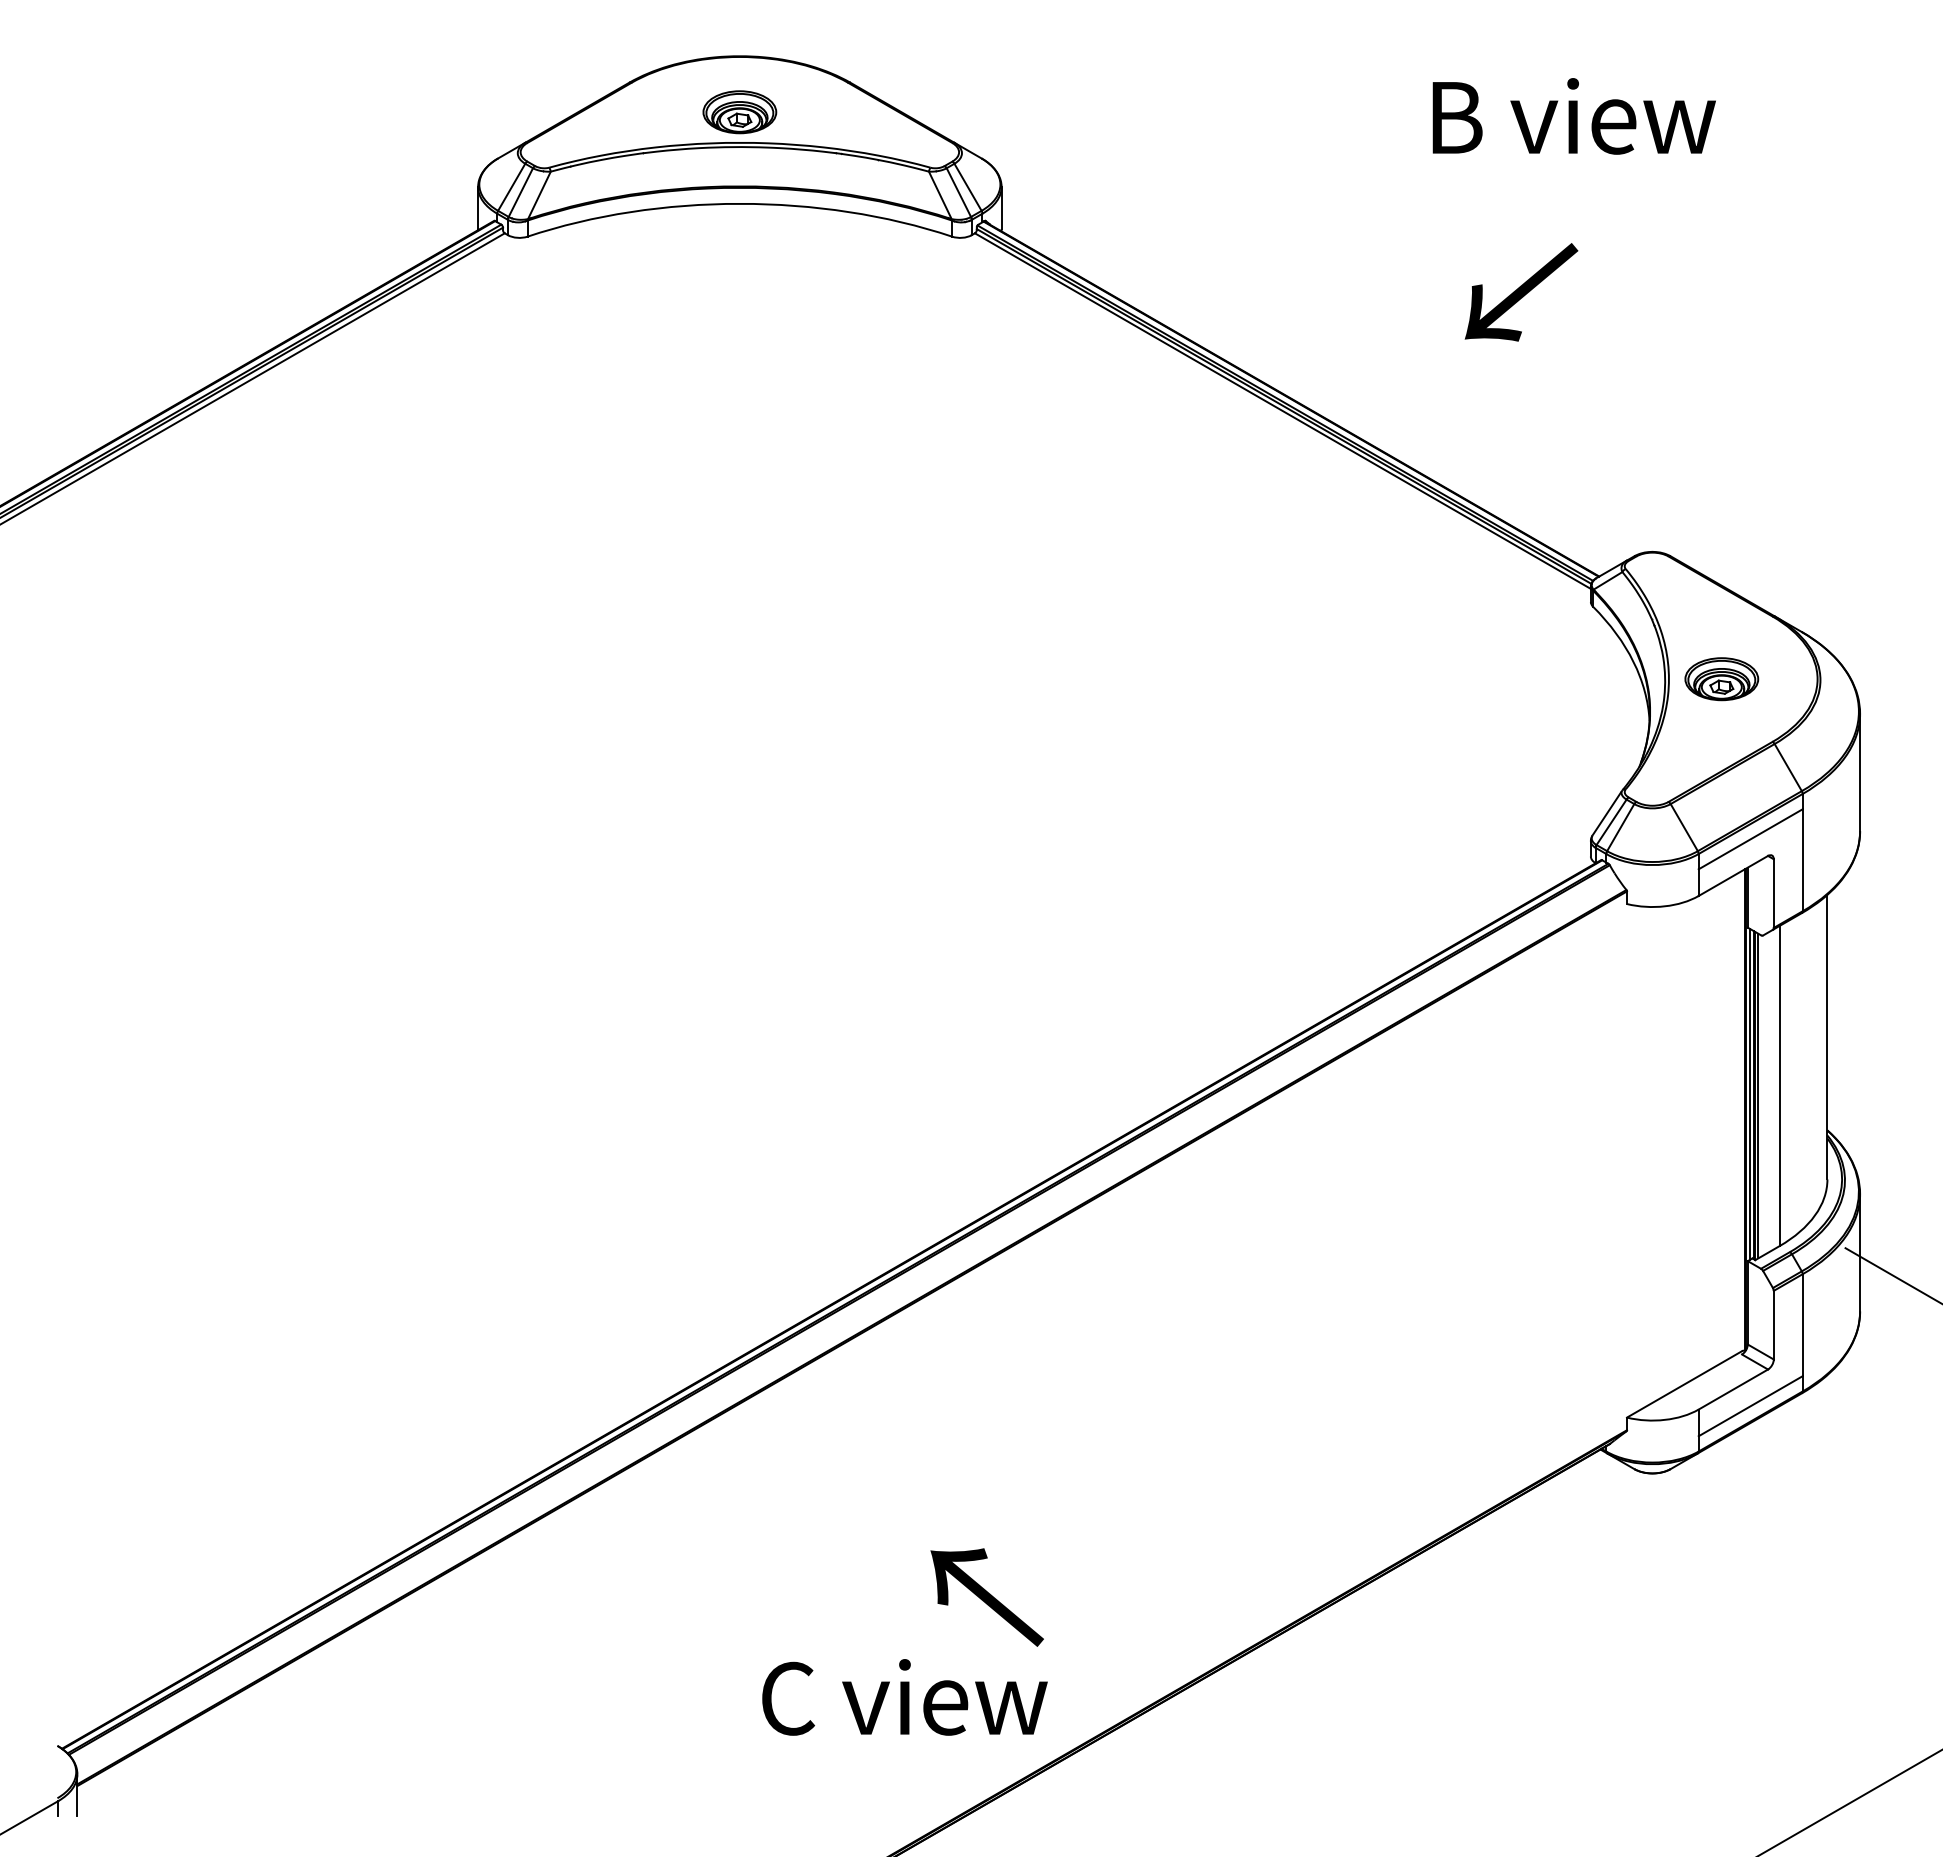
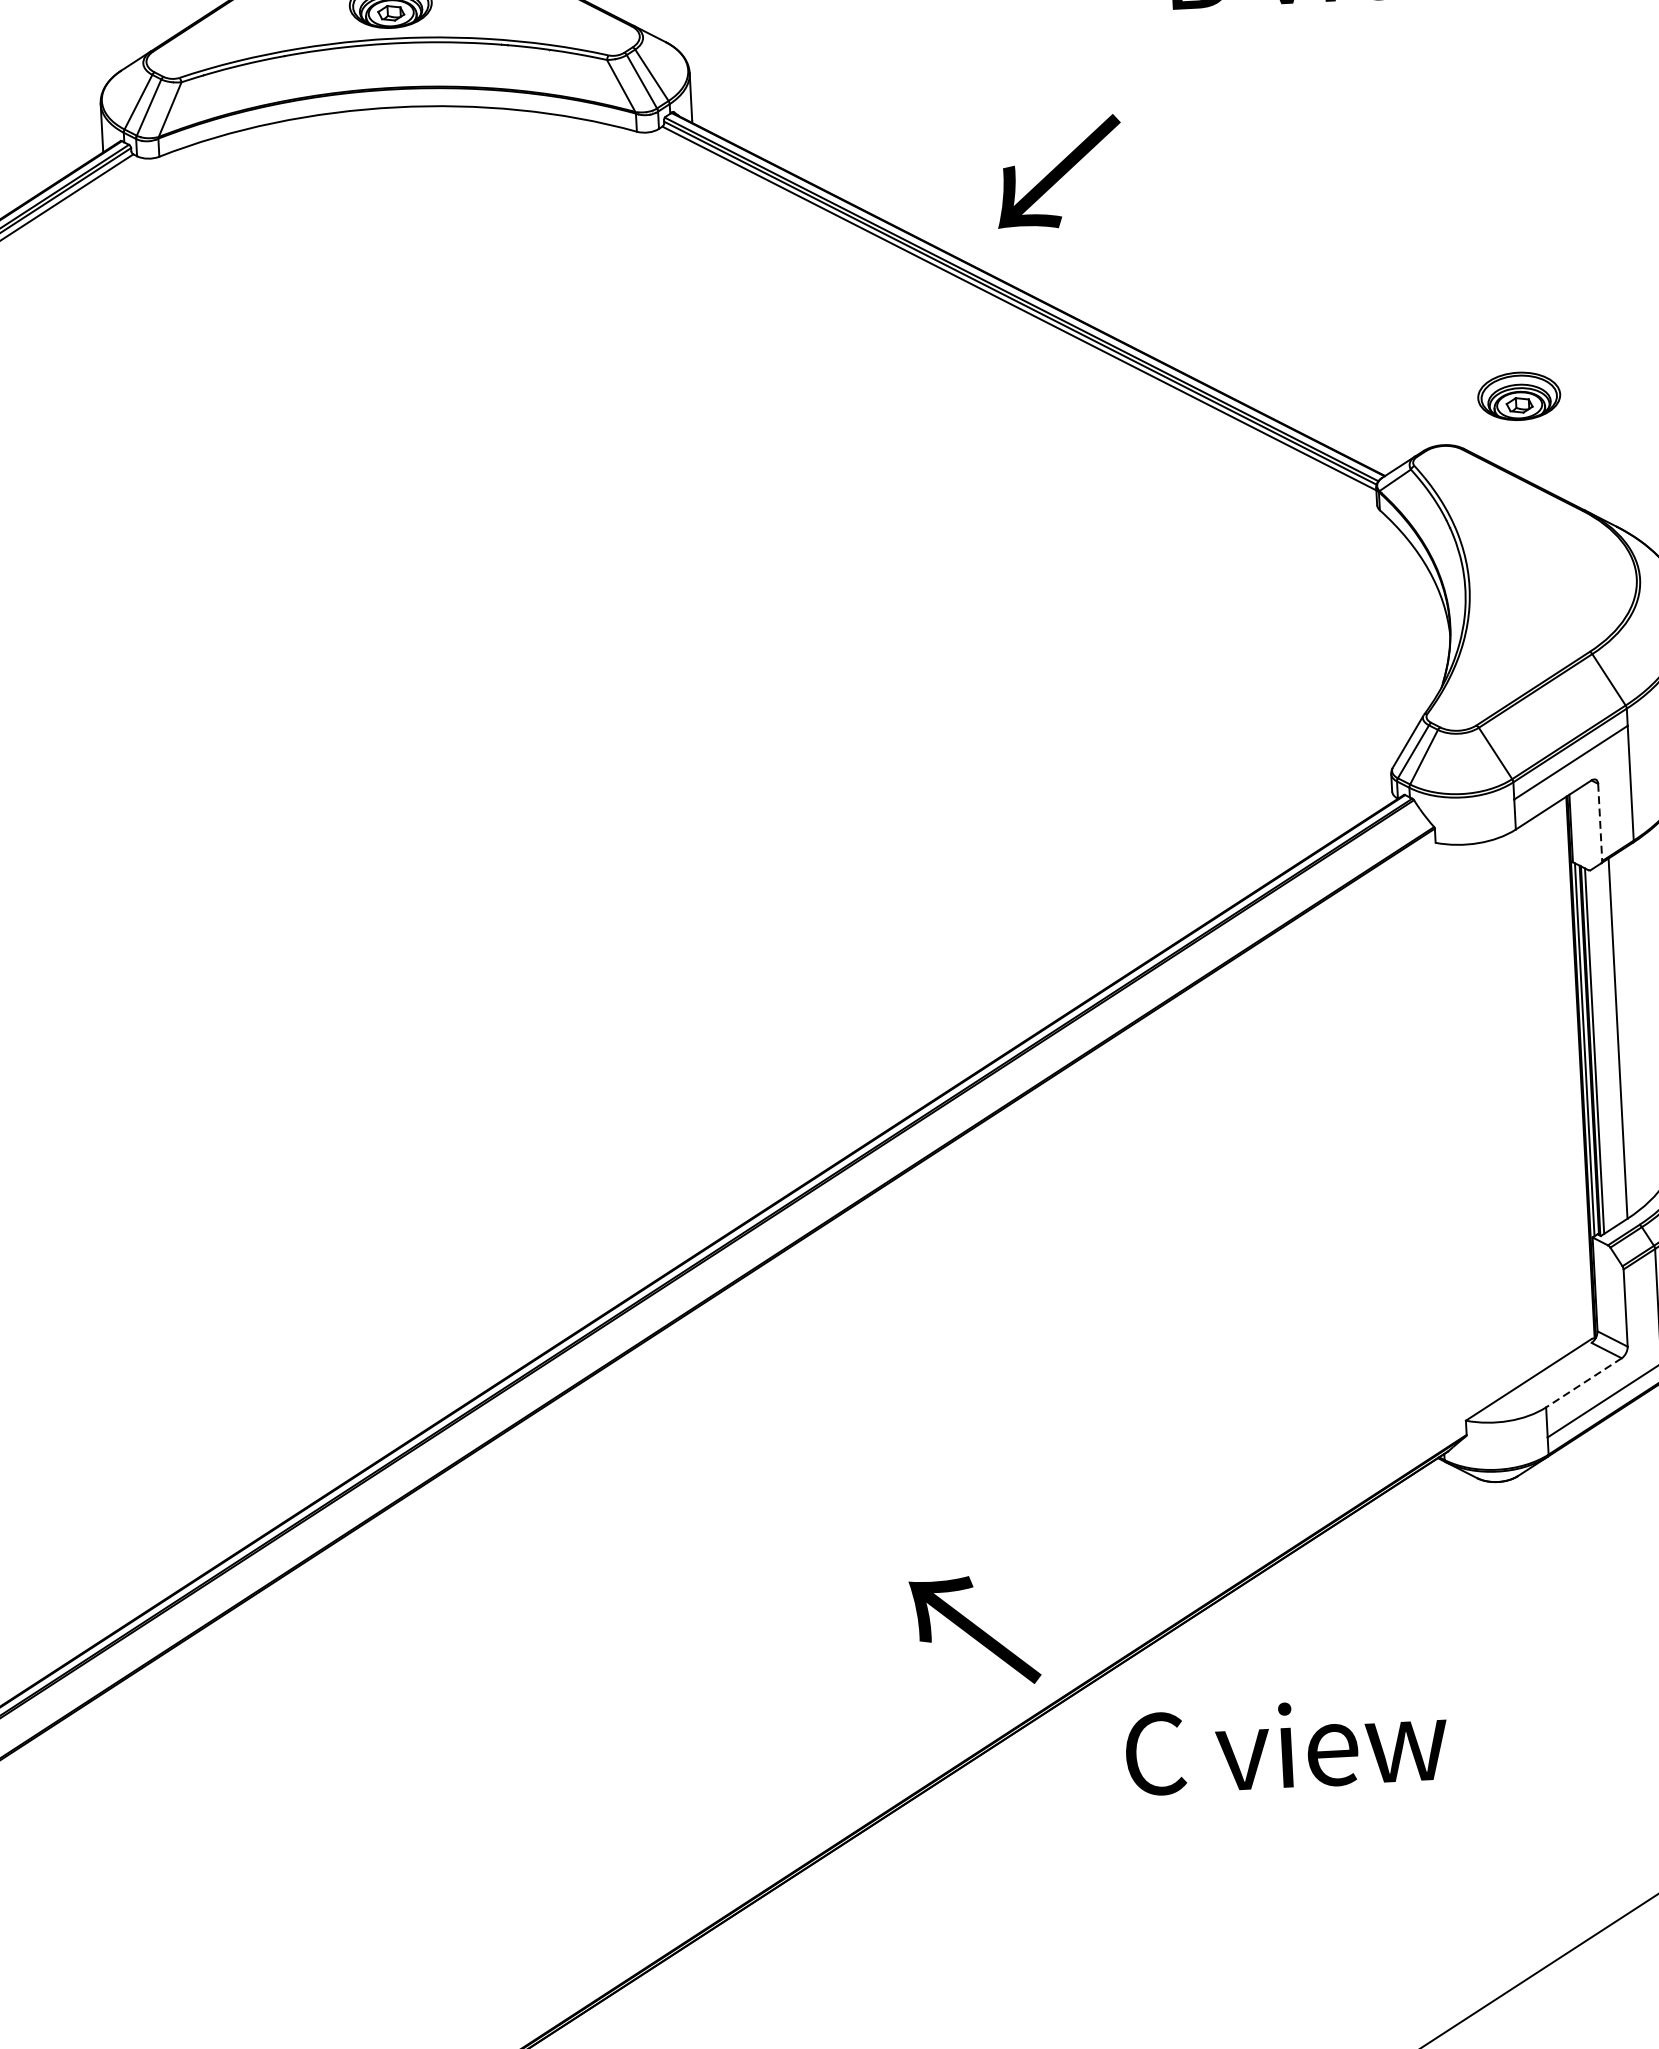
text: (1521, 292) -> (1059, 172), moved
part: (1721, 679) -> (1518, 396), moved
line: (1773, 894) -> (1599, 823), solid -> dashed
line: (1732, 1389) -> (1582, 1382), solid -> dashed
text: (986, 1597) -> (974, 1631), moved
text: (904, 1697) -> (1286, 1745), moved

